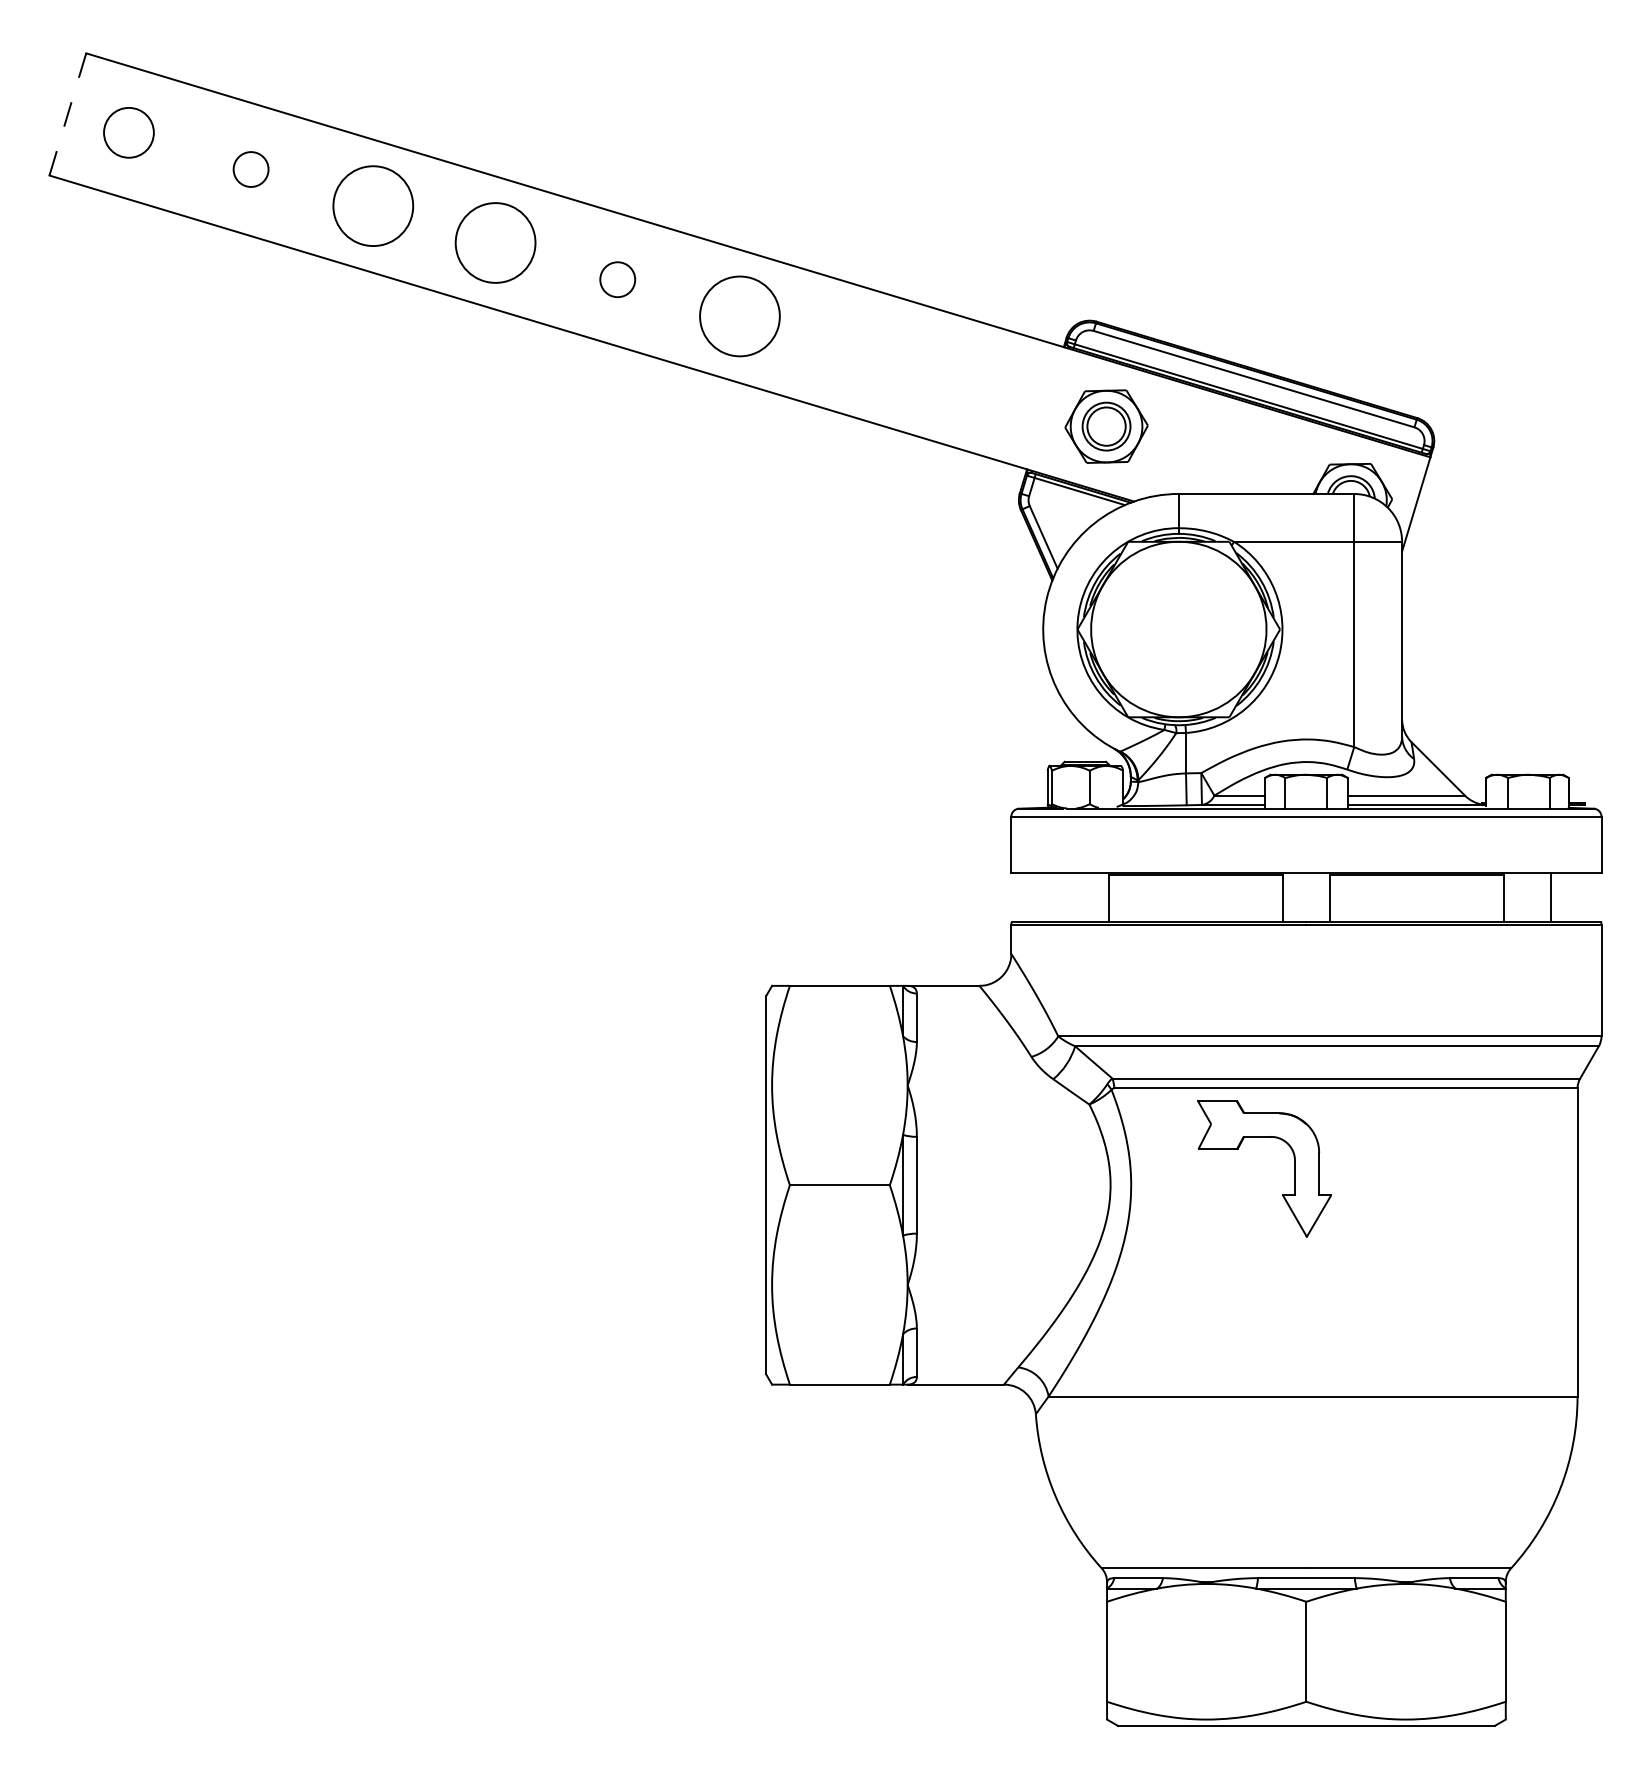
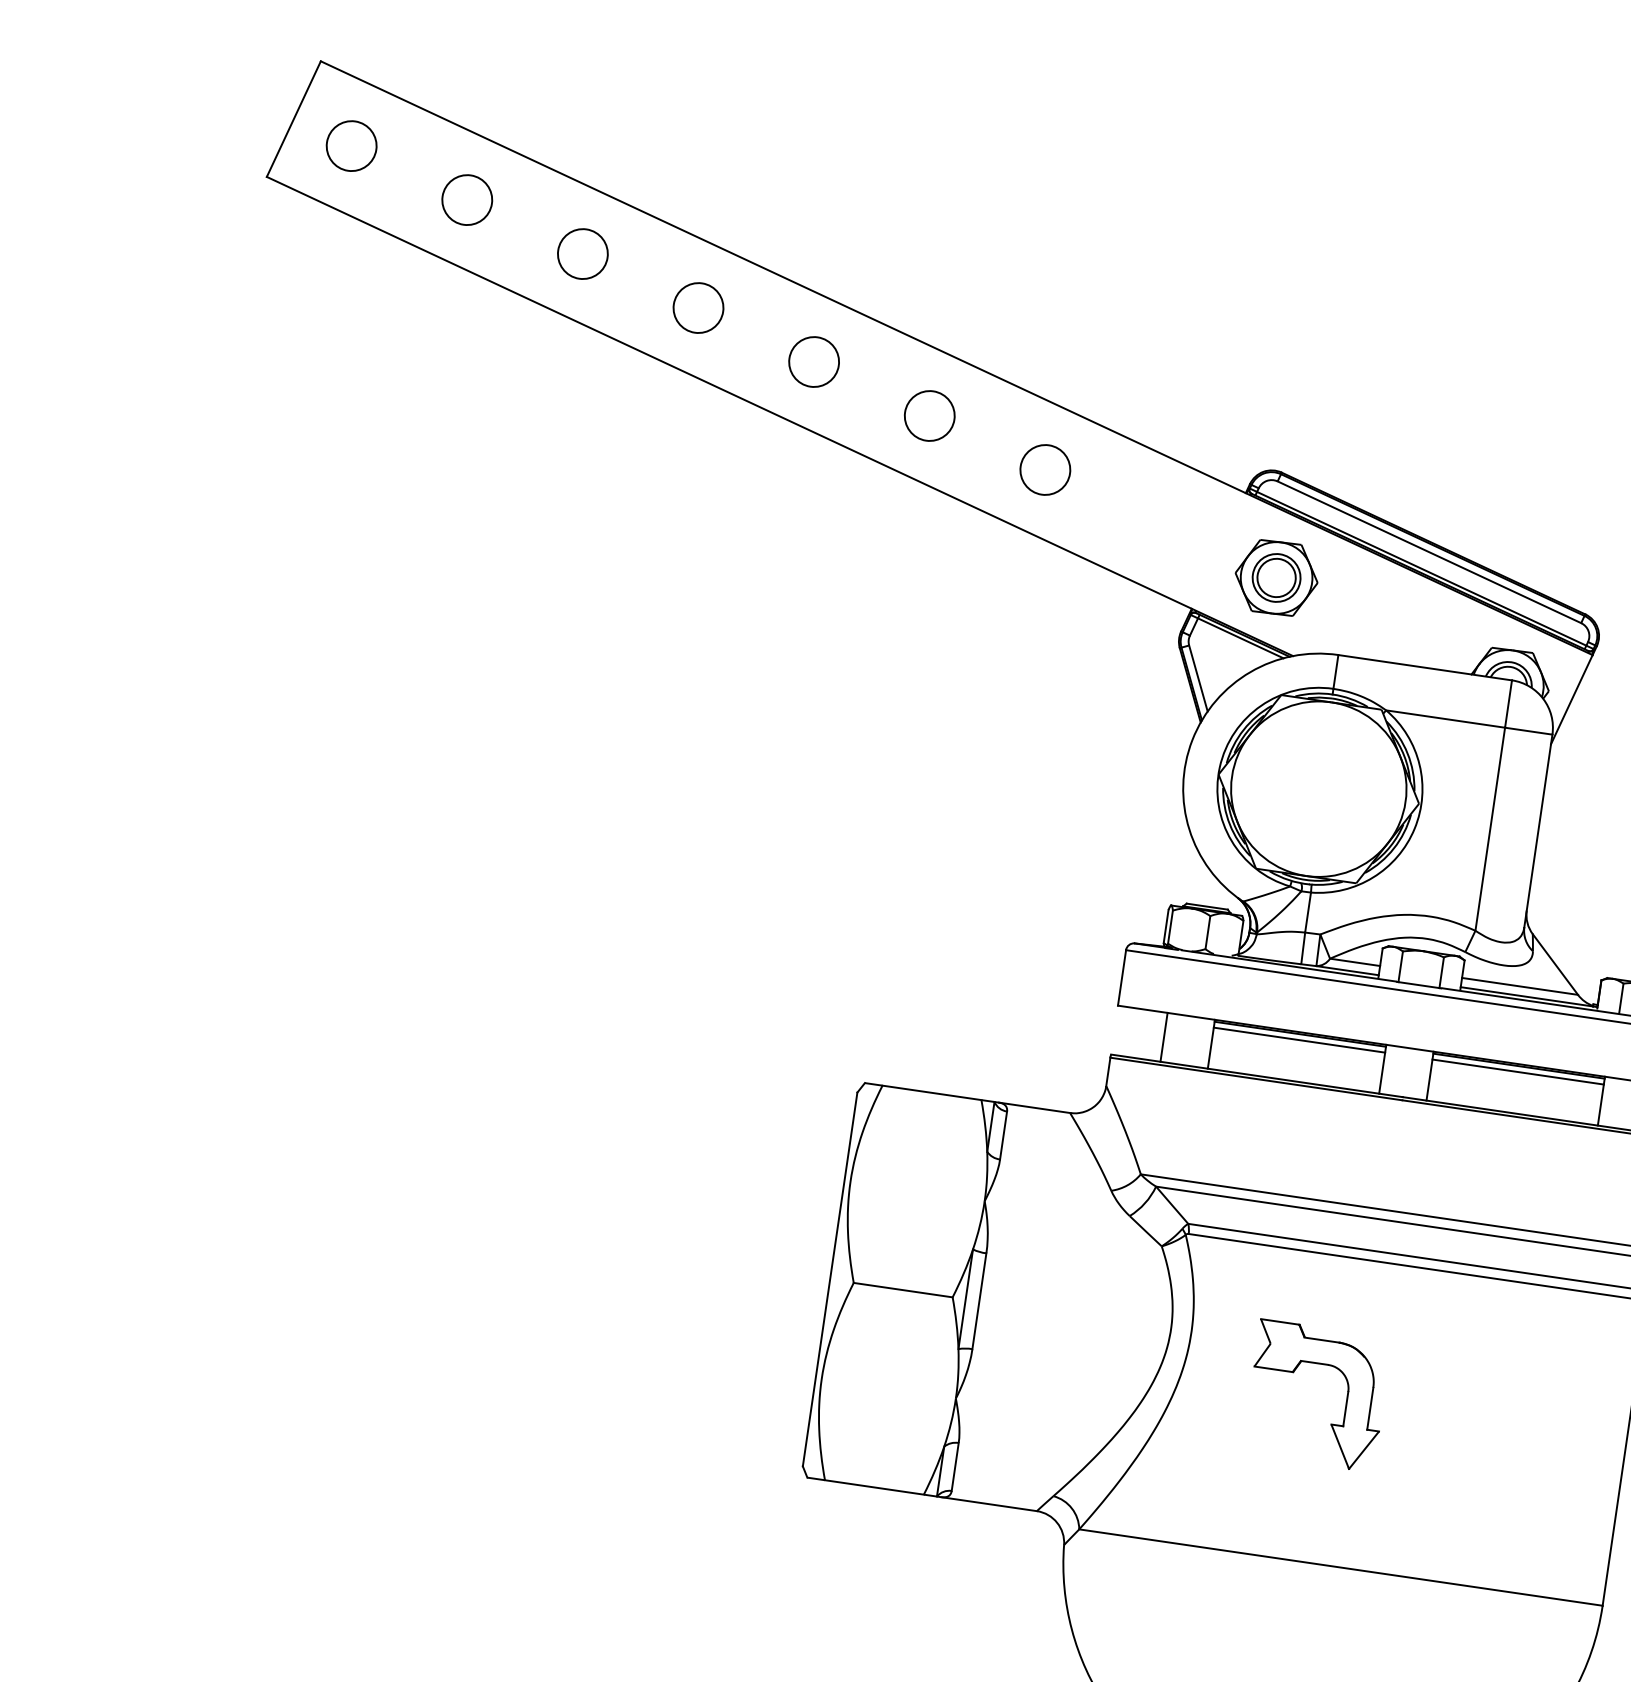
line: (67, 114) -> (293, 119), dashed -> solid
circle: (250, 169) -> (466, 199), size x1.43
circle: (373, 206) -> (583, 254), size x0.62
circle: (495, 242) -> (698, 307), size x0.62
circle: (617, 279) -> (813, 361), size x1.43
circle: (739, 316) -> (929, 416), size x0.62
circle: (861, 352) -> (1044, 469), added
line: (1195, 880) -> (1299, 1039), added
line: (1416, 880) -> (1517, 1071), added
line: (1061, 897) -> (1164, 1037), added
part: (1294, 1168) -> (1346, 1399), moved

